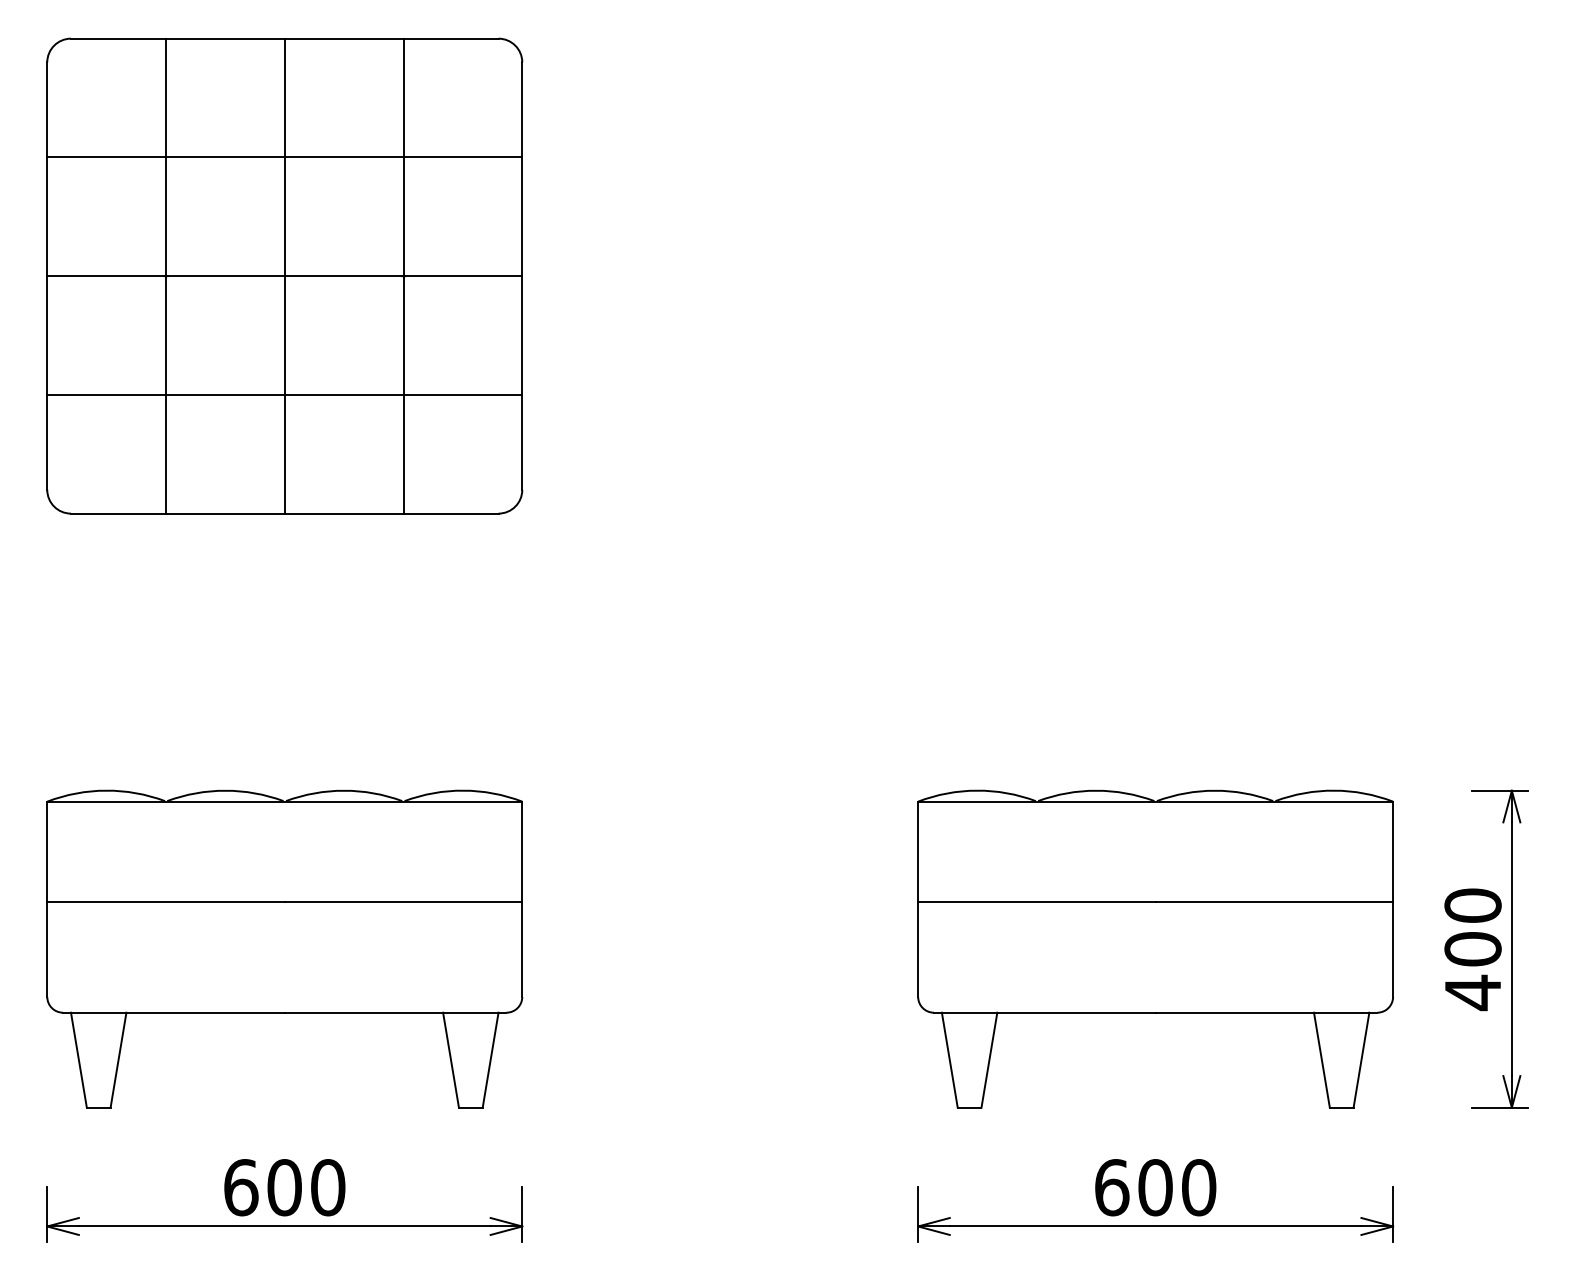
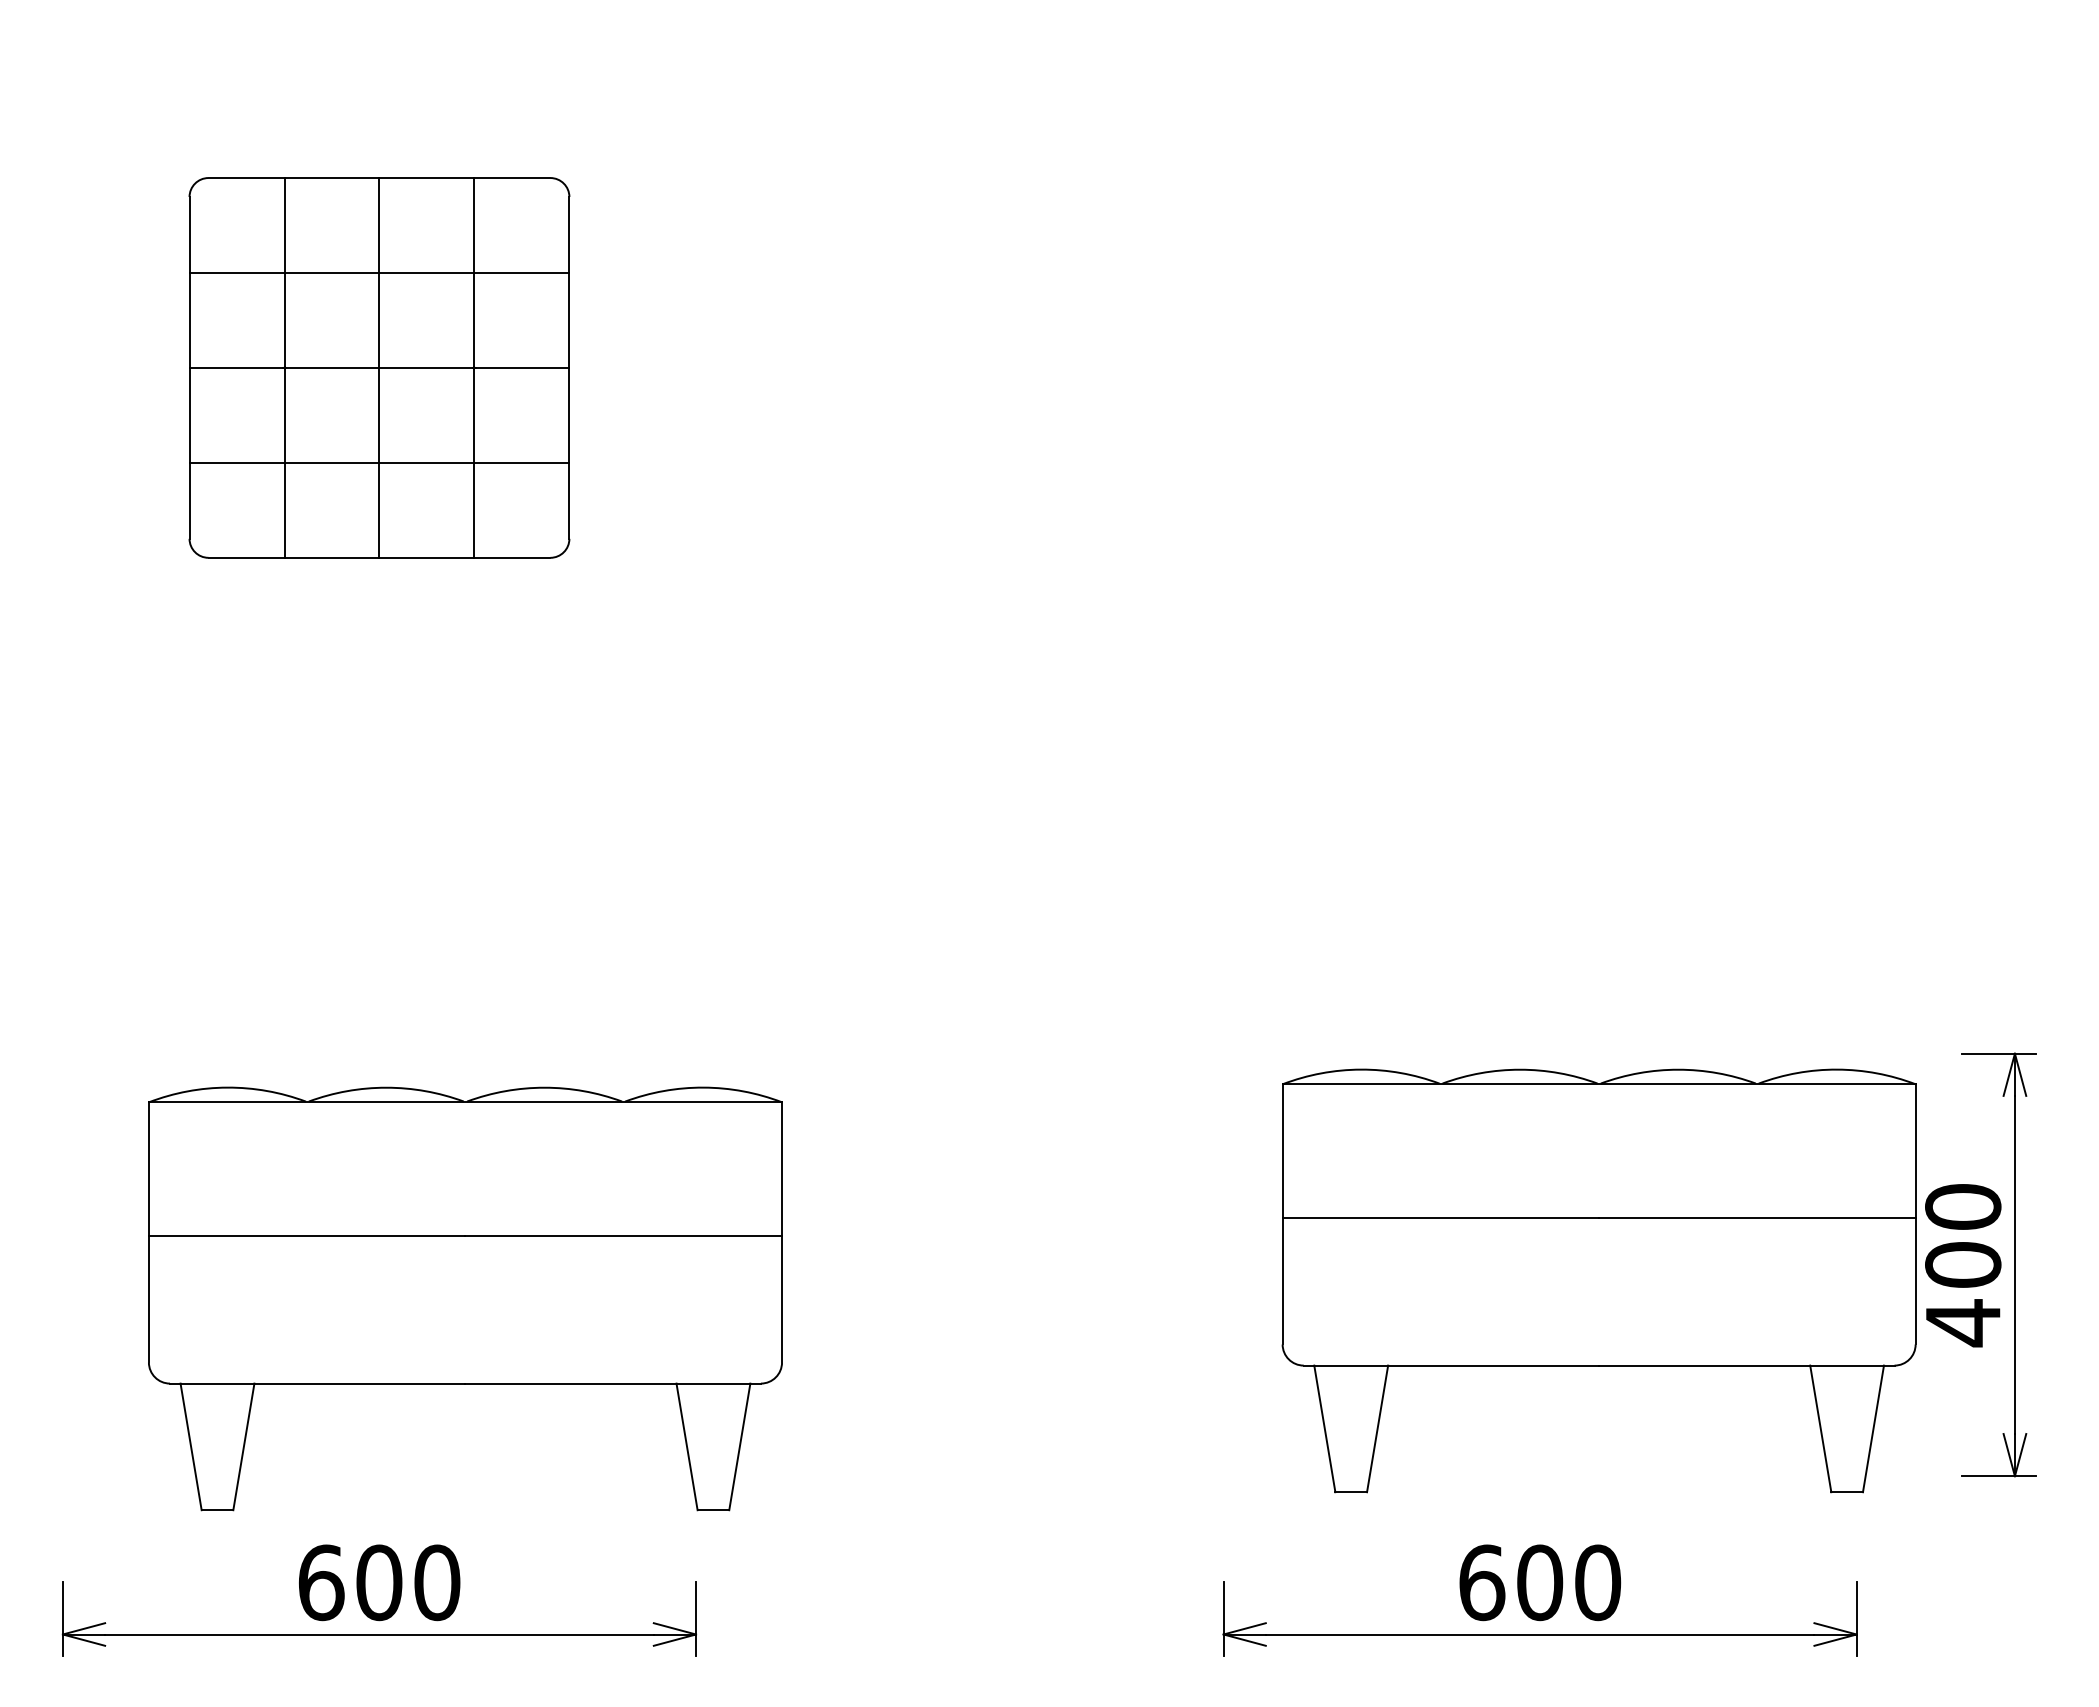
part: (284, 275) -> (379, 367), size x0.6
part: (284, 948) -> (465, 1298), moved
part: (1155, 948) -> (1598, 1280), moved

